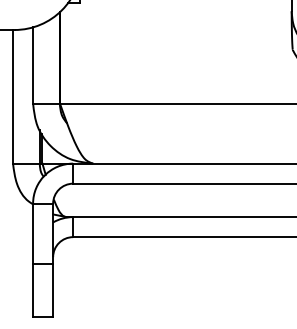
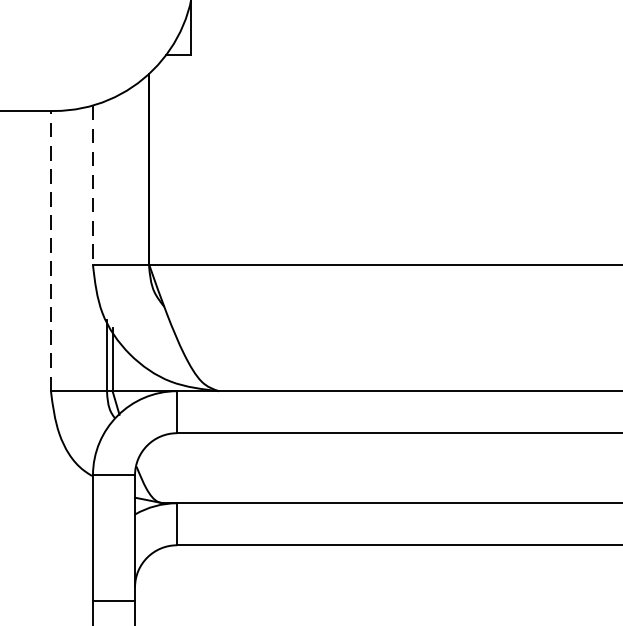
line: (33, 65) -> (93, 185), solid -> dashed
line: (13, 96) -> (51, 250), solid -> dashed

